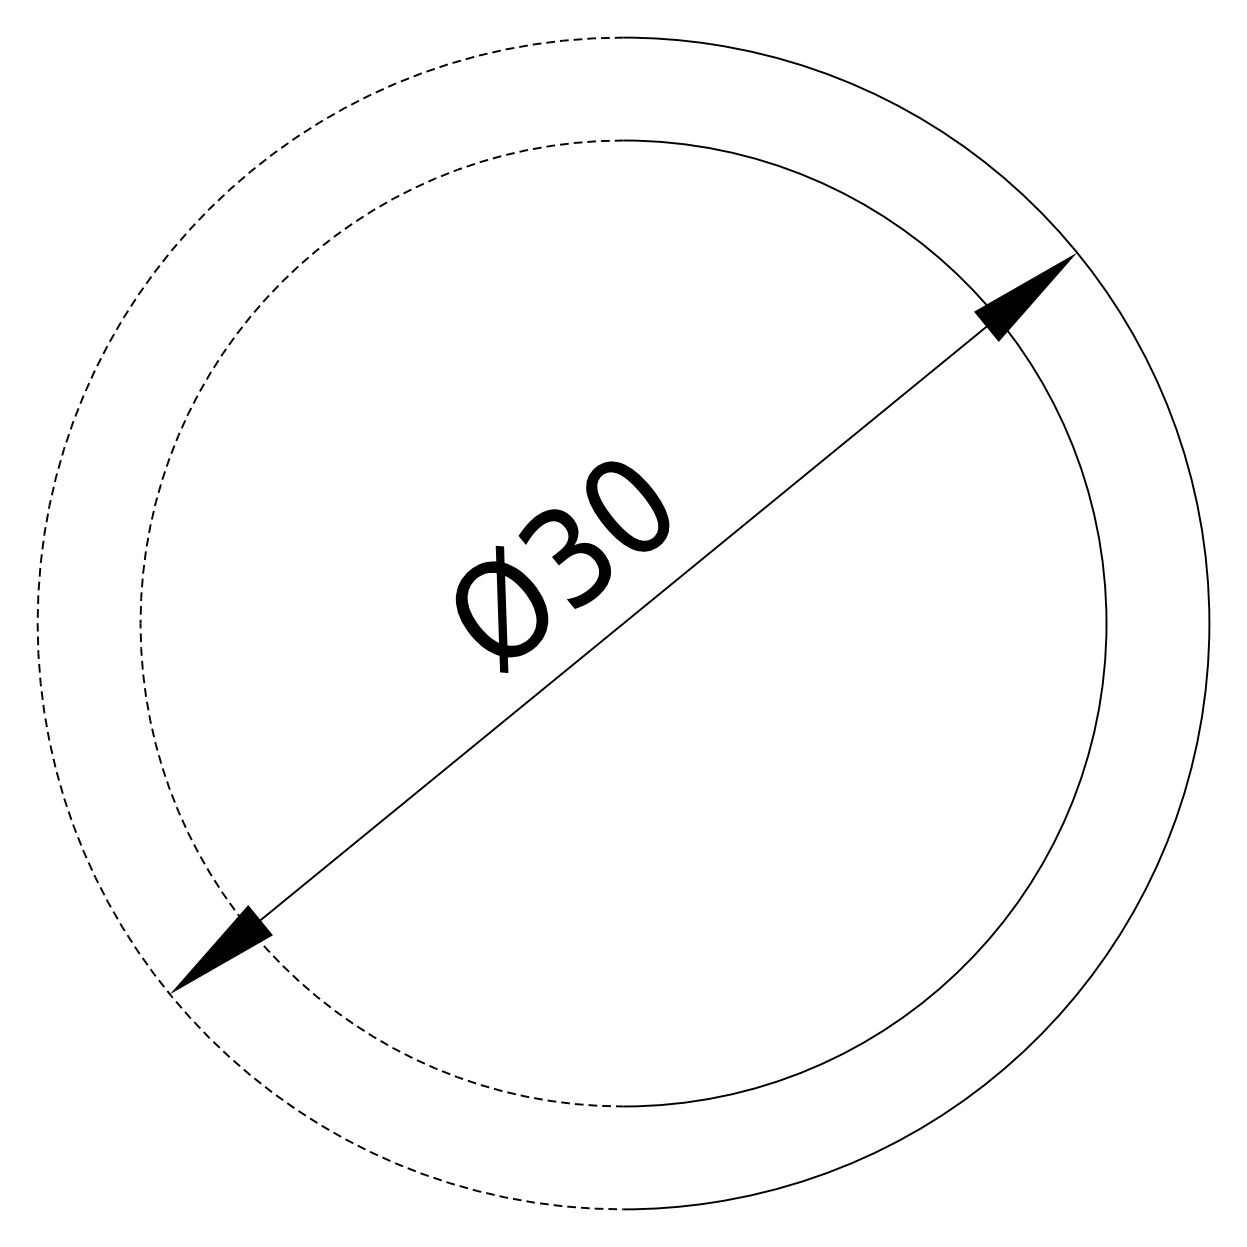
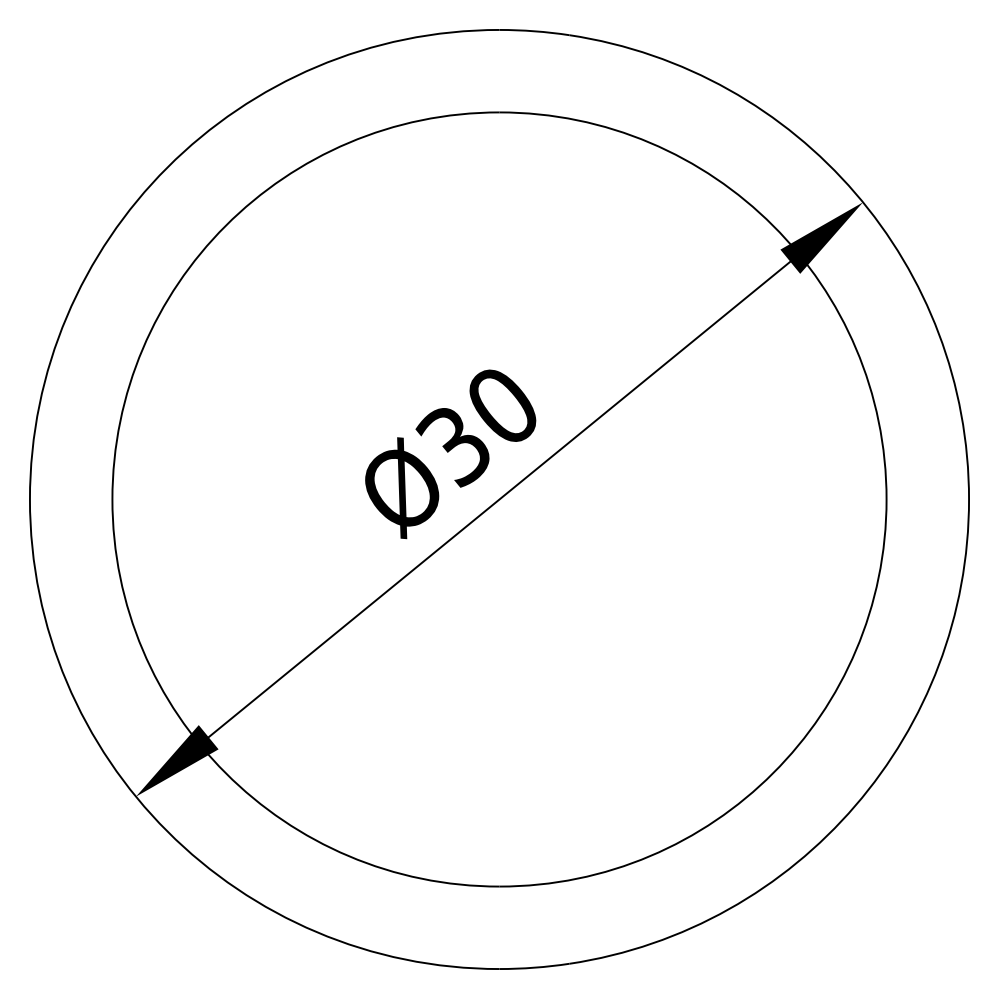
arc: (37, 623) -> (29, 499), dashed -> solid
arc: (140, 623) -> (112, 499), dashed -> solid

